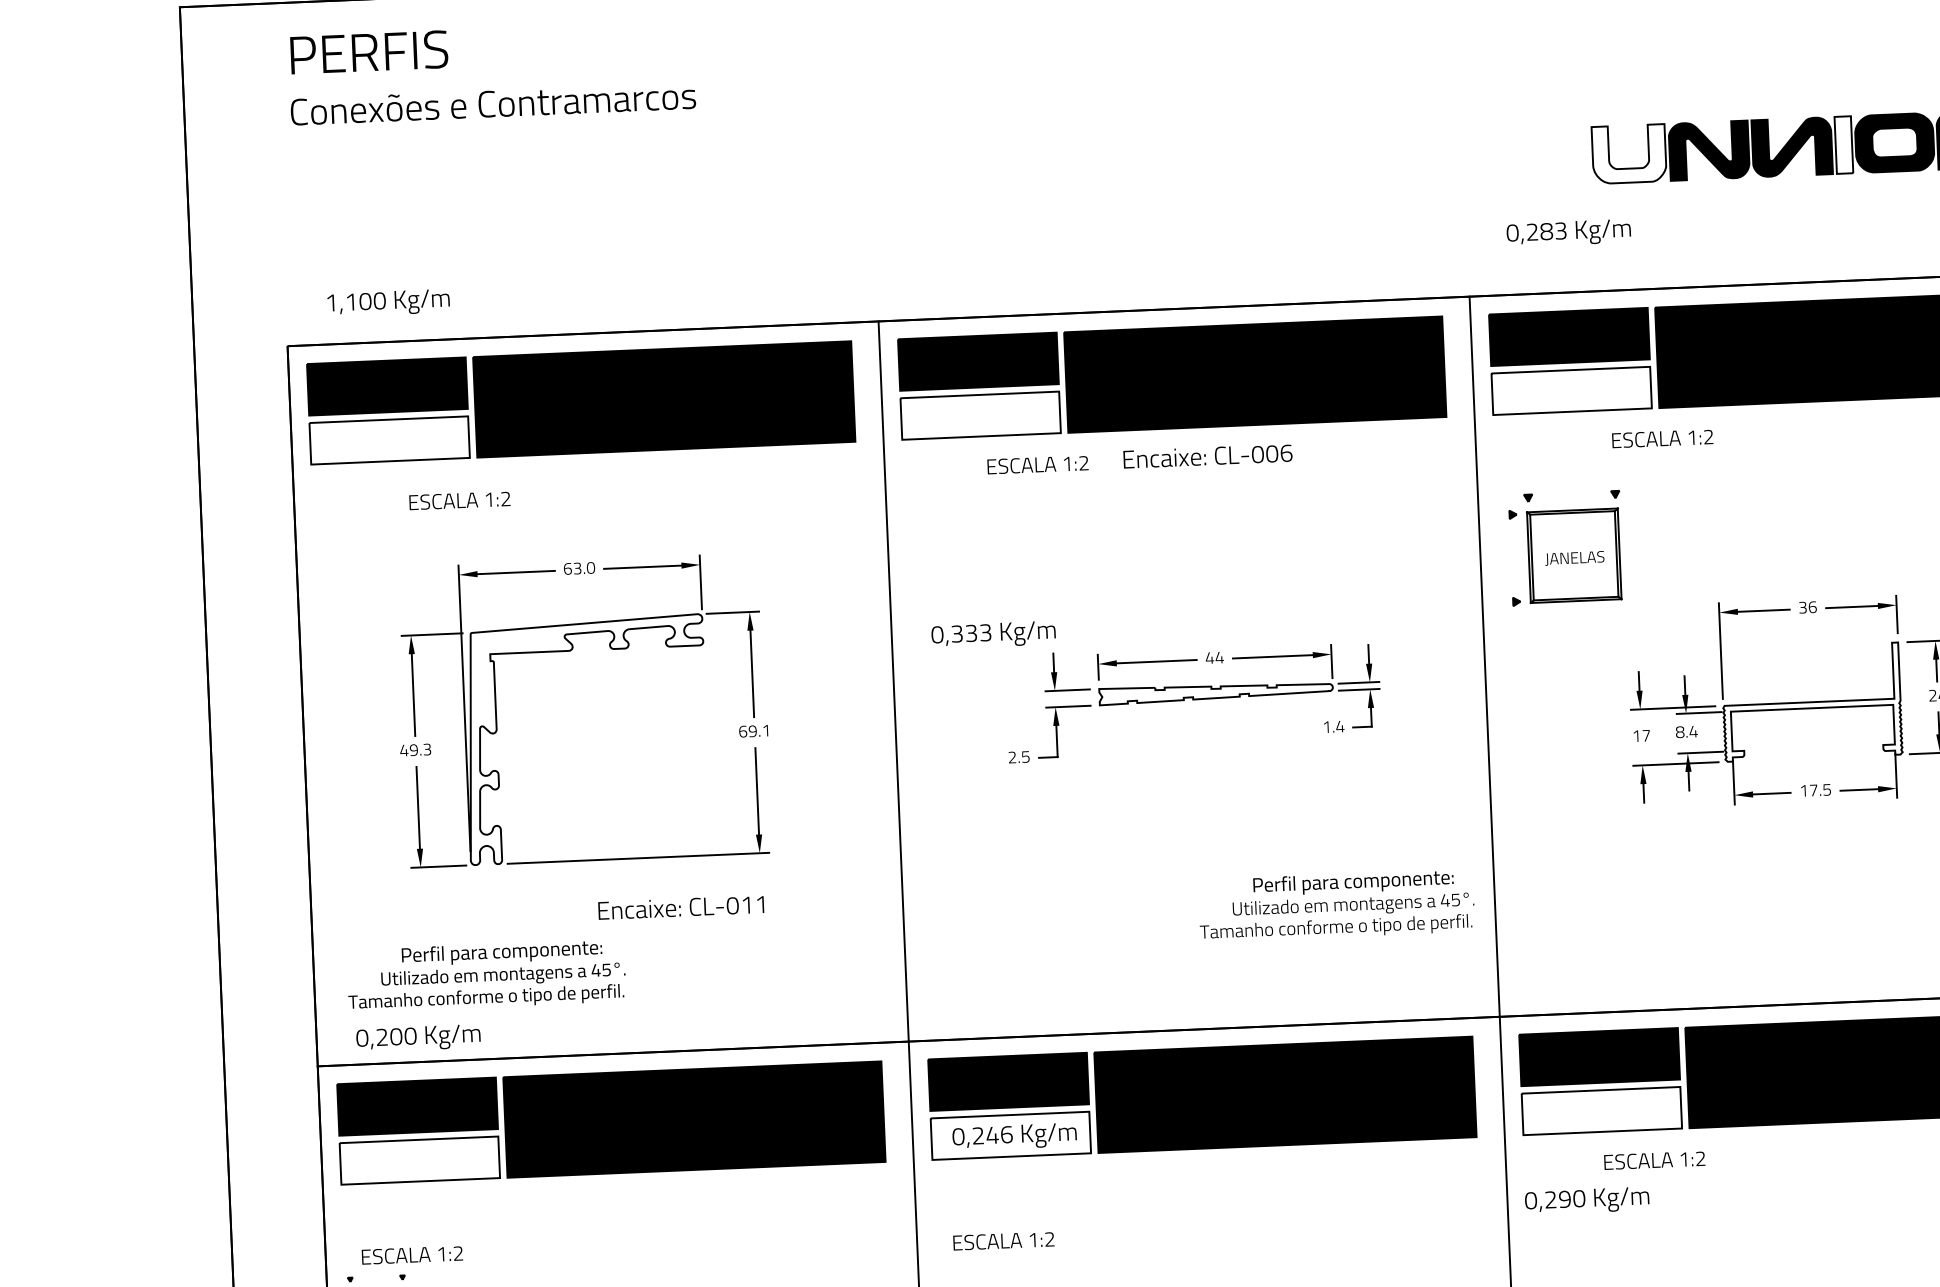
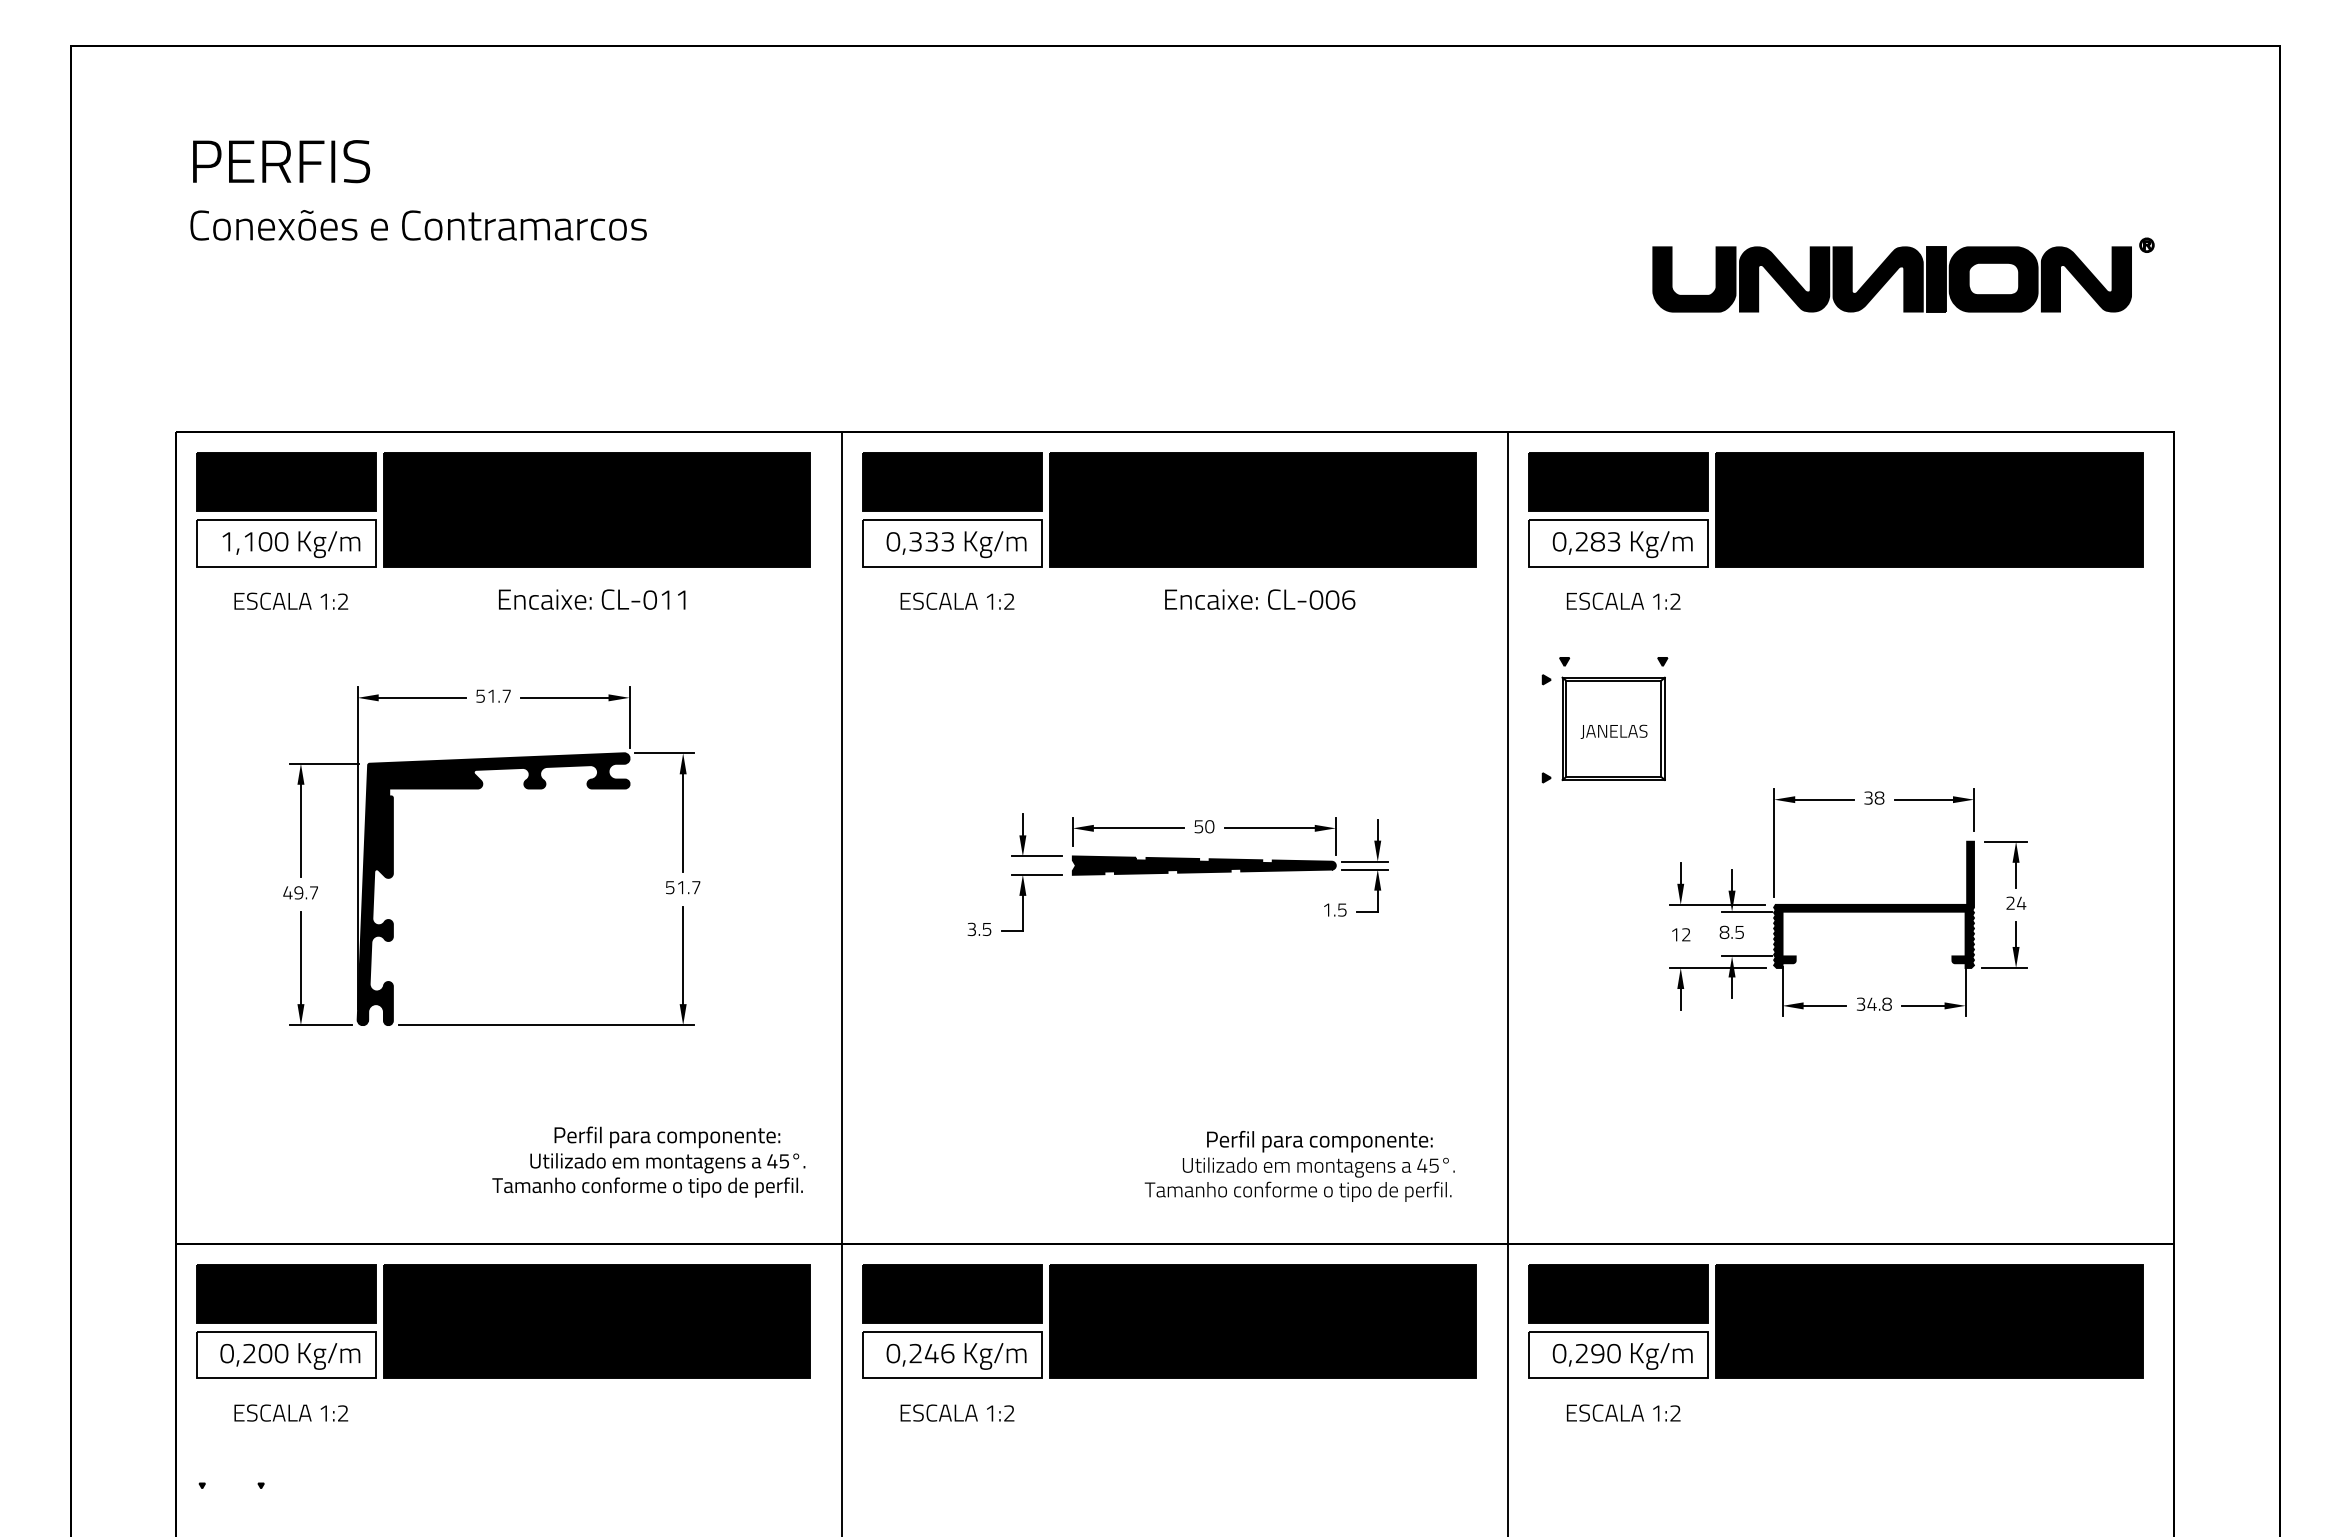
text: (491, 72) -> (418, 190), moved
fill: (1843, 145) -> (1936, 279), added
fill: (1629, 154) -> (1694, 279), added
text: (1568, 233) -> (1622, 544), moved
text: (388, 302) -> (291, 544), moved
text: (1662, 437) -> (1623, 600), moved
text: (1208, 456) -> (1260, 599), moved
text: (1037, 464) -> (957, 600), moved
text: (460, 499) -> (291, 600), moved
text: (579, 567) -> (493, 695), 63.0 -> 51.7
text: (1812, 606) -> (1879, 797), 36 -> 38
text: (993, 634) -> (956, 544), moved
text: (1214, 657) -> (1204, 826), 44 -> 50
fill: (1215, 692) -> (1203, 865), added
fill: (1811, 701) -> (1873, 904), added
text: (1339, 726) -> (1341, 909), 1.4 -> 1.5
text: (754, 731) -> (682, 887), 69.1 -> 51.7
text: (1693, 731) -> (1739, 932), 8.4 -> 8.5
text: (1646, 735) -> (1686, 934), 17 -> 12
fill: (586, 739) -> (493, 889), added
text: (426, 749) -> (313, 892), 49.3 -> 49.7
text: (1012, 757) -> (971, 929), 2.5 -> 3.5
text: (1815, 789) -> (1874, 1003), 17.5 -> 34.8
text: (1336, 905) -> (1299, 1166), moved
text: (681, 907) -> (592, 599), moved
text: (486, 975) -> (648, 1161), moved
text: (418, 1038) -> (290, 1356), moved
text: (1654, 1159) -> (1623, 1412), moved
text: (1586, 1200) -> (1622, 1356), moved
text: (1003, 1240) -> (957, 1412), moved
text: (412, 1254) -> (291, 1412), moved

